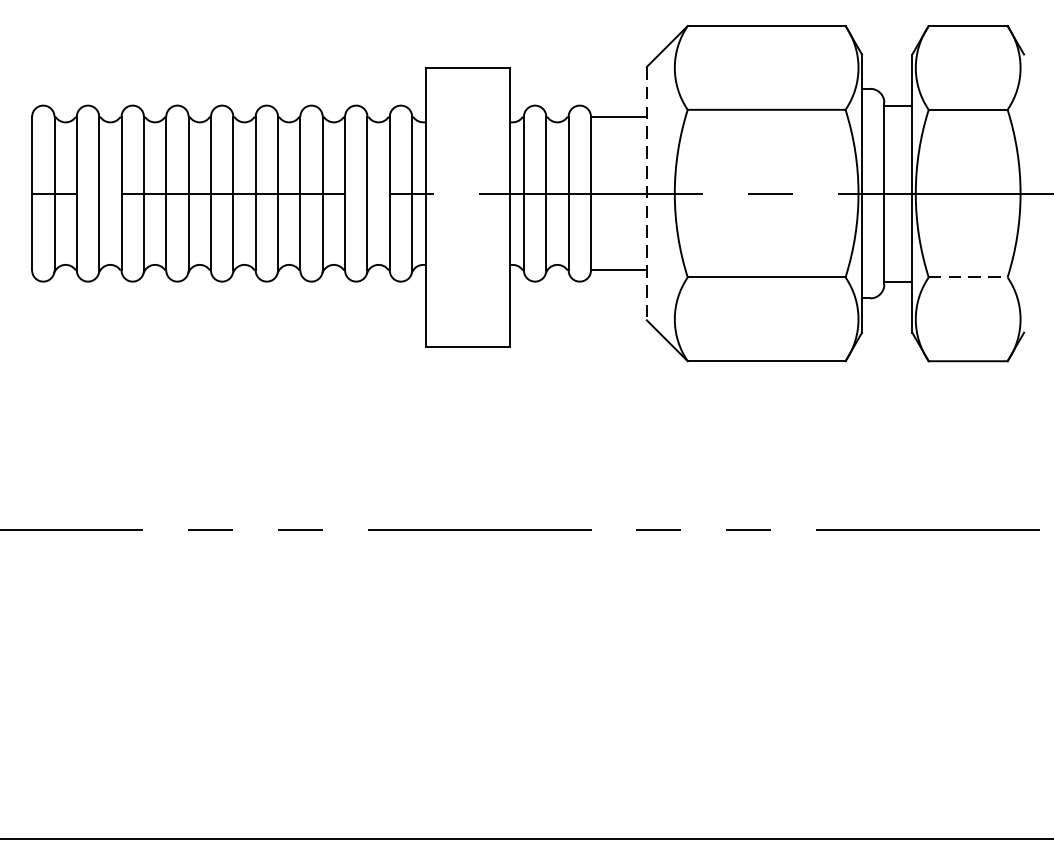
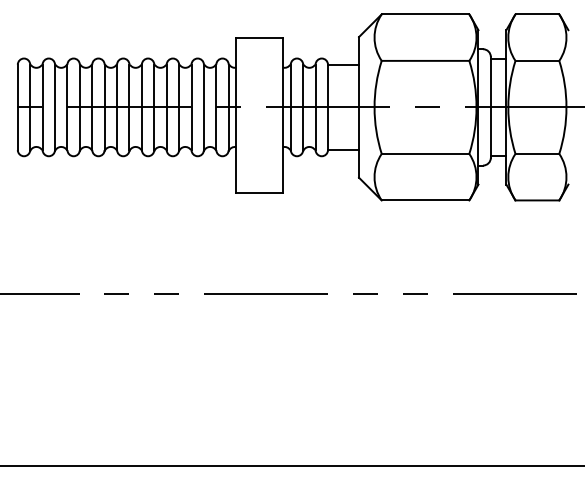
line: (647, 193) -> (359, 107), dashed -> solid
line: (968, 276) -> (537, 153), dashed -> solid

